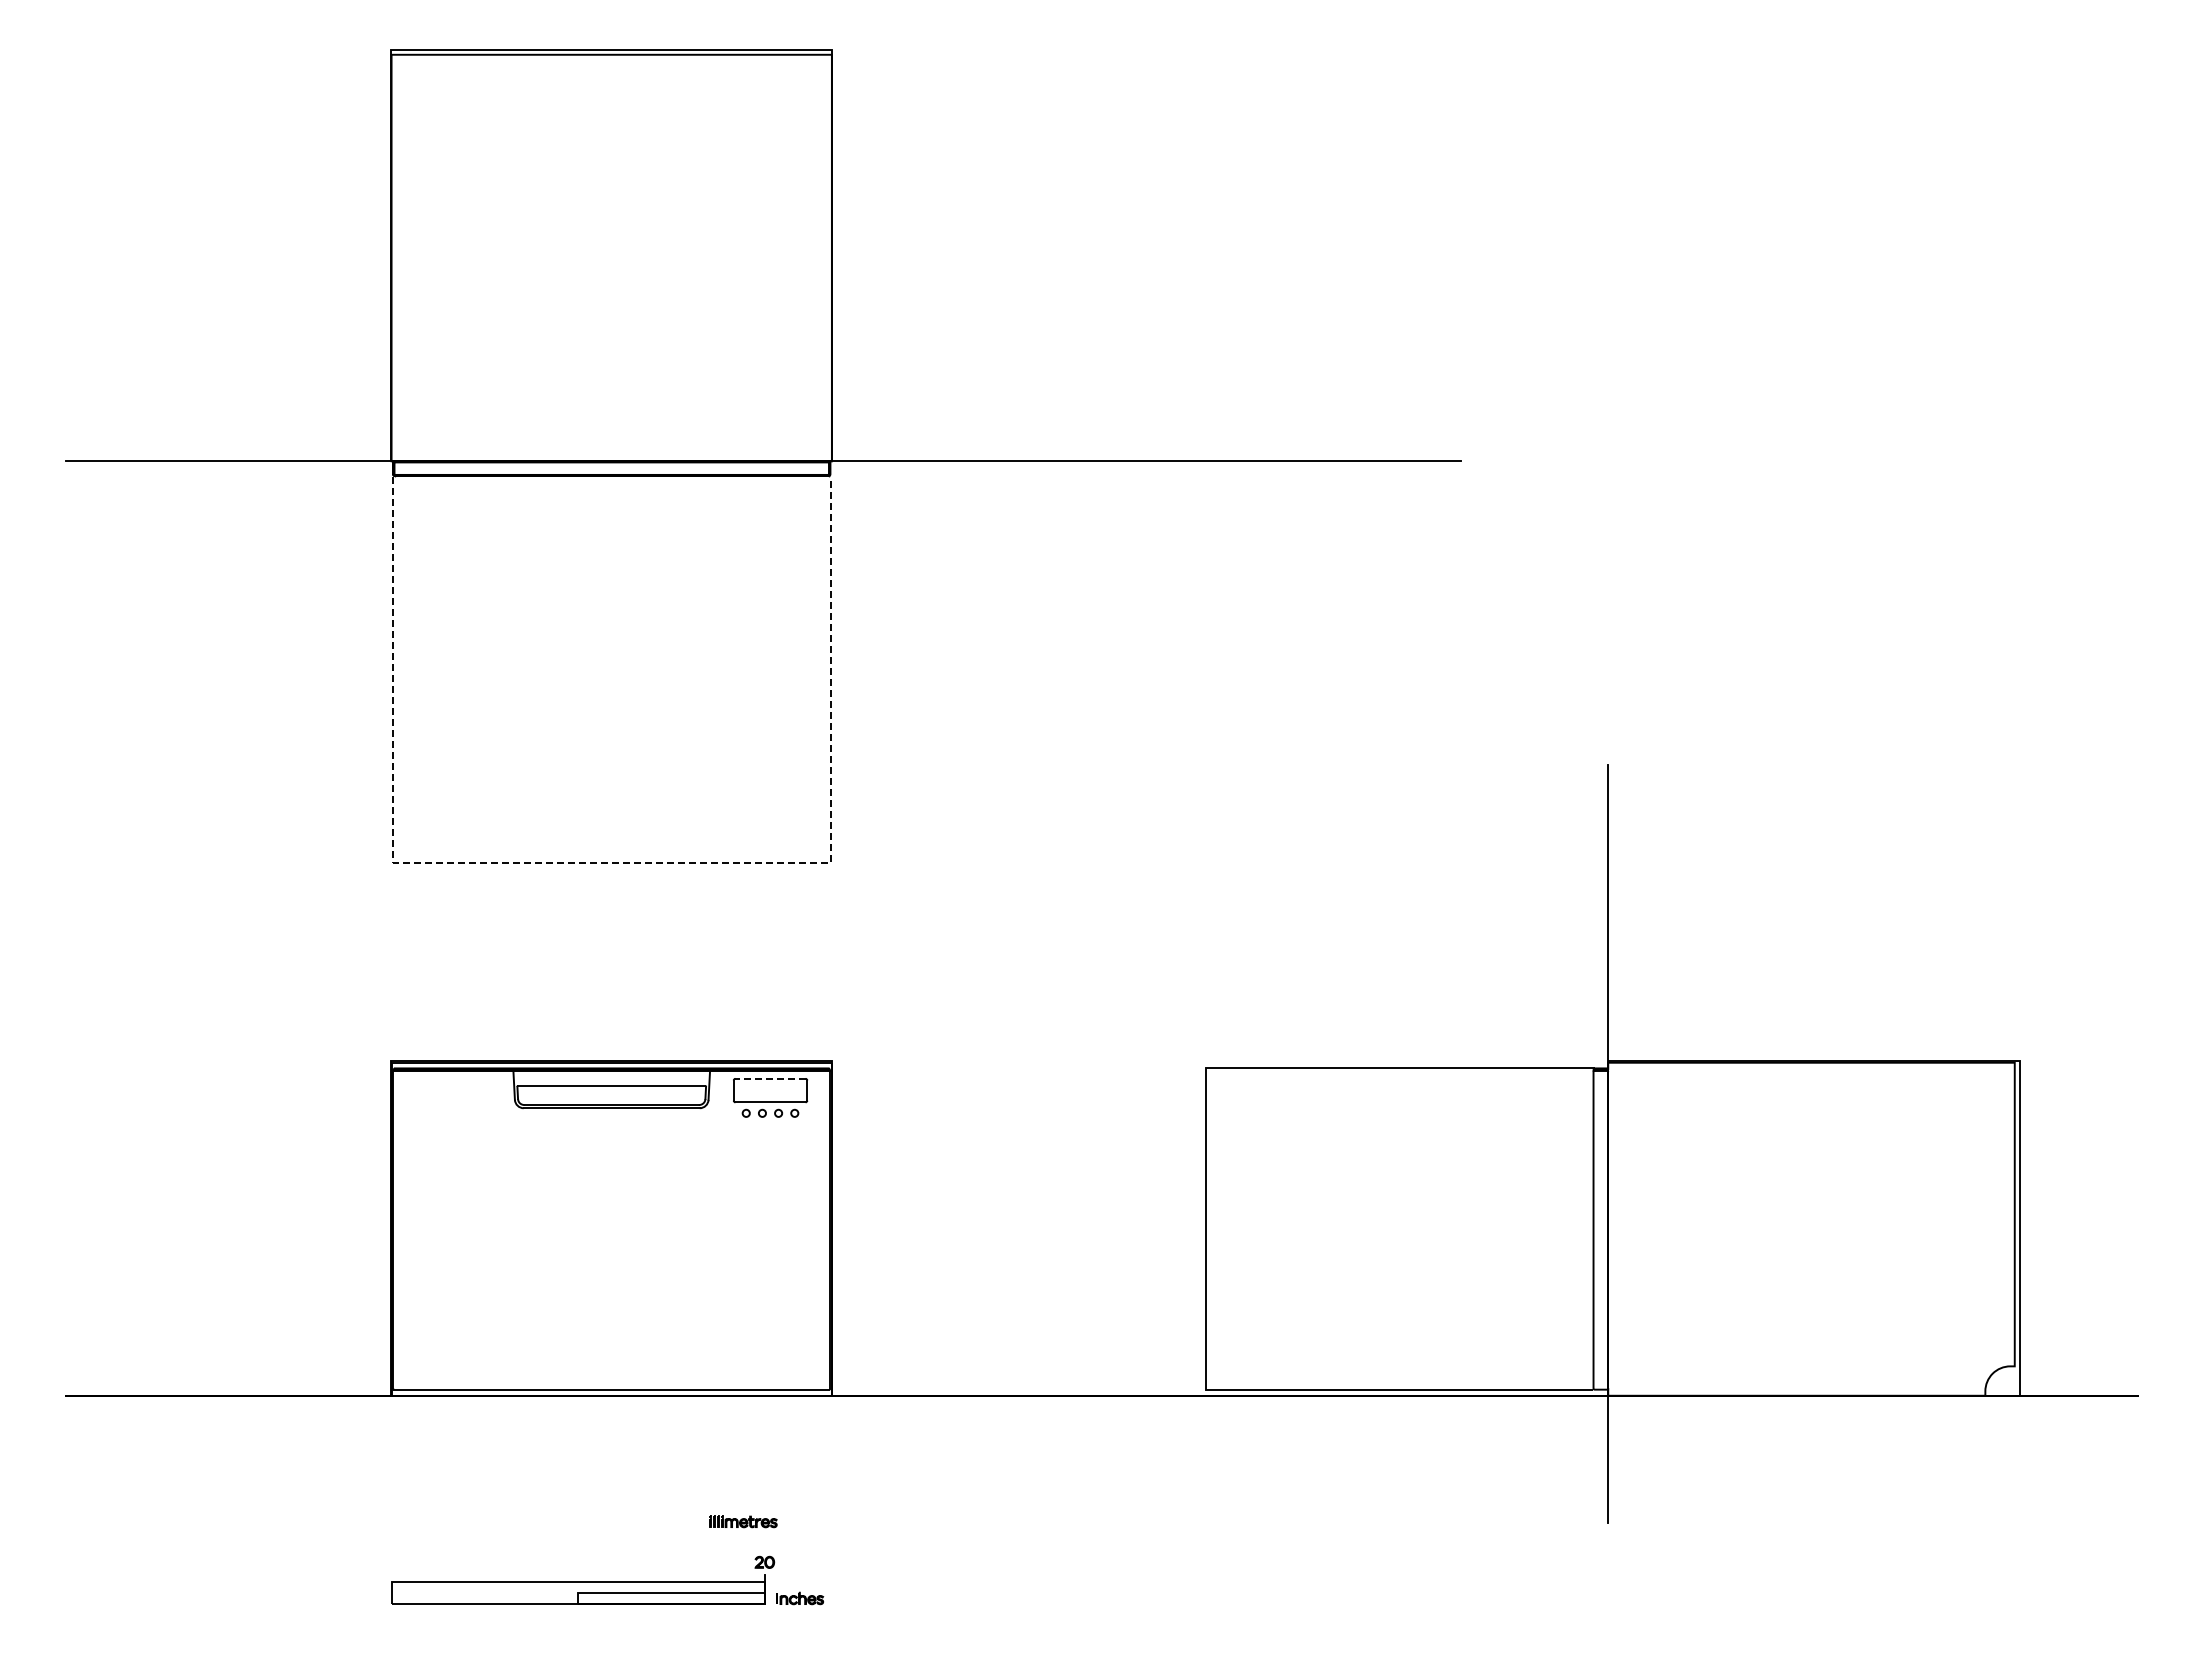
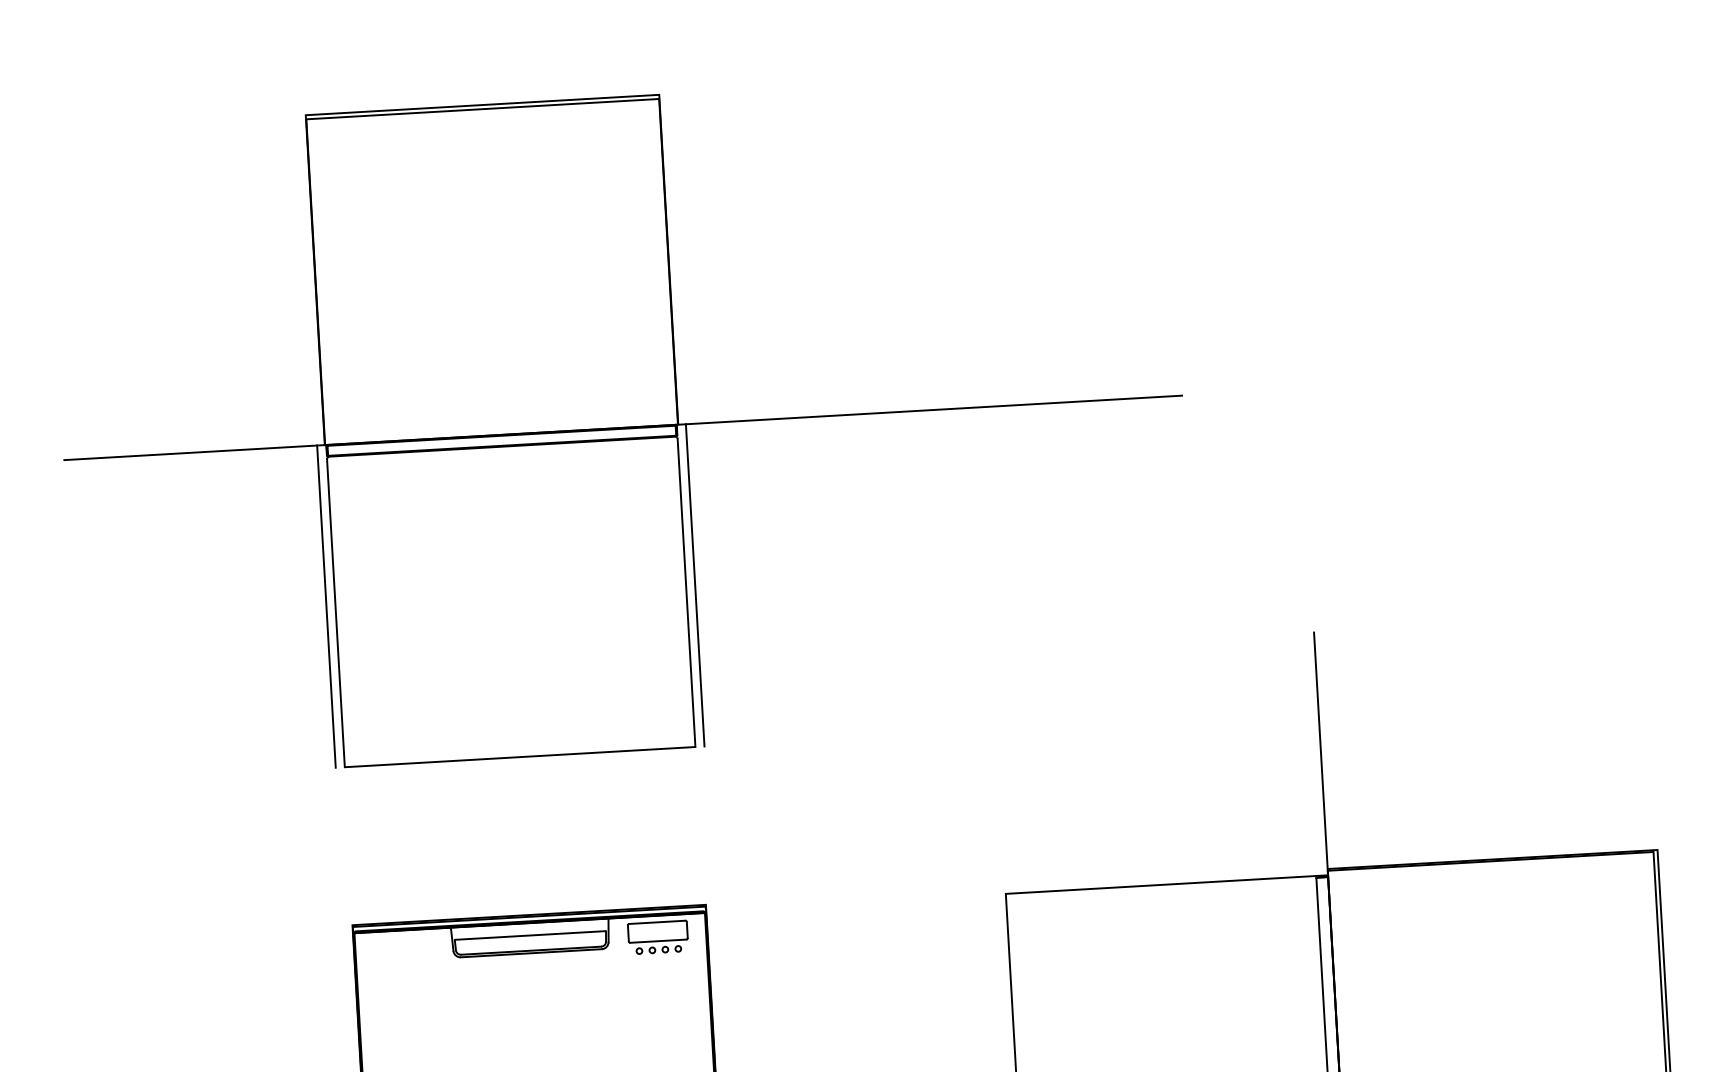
line: (381, 662) -> (326, 606), added
line: (841, 662) -> (694, 585), added
line: (611, 863) -> (519, 757), dashed -> solid
line: (770, 1078) -> (657, 922), dashed -> solid

